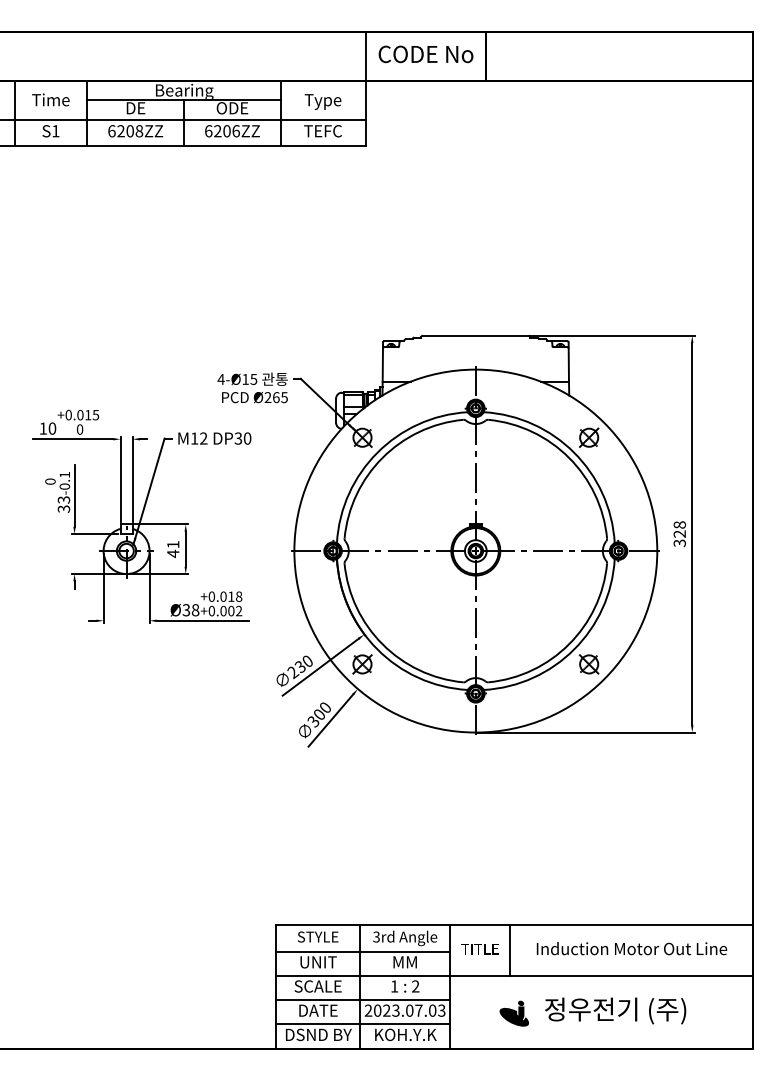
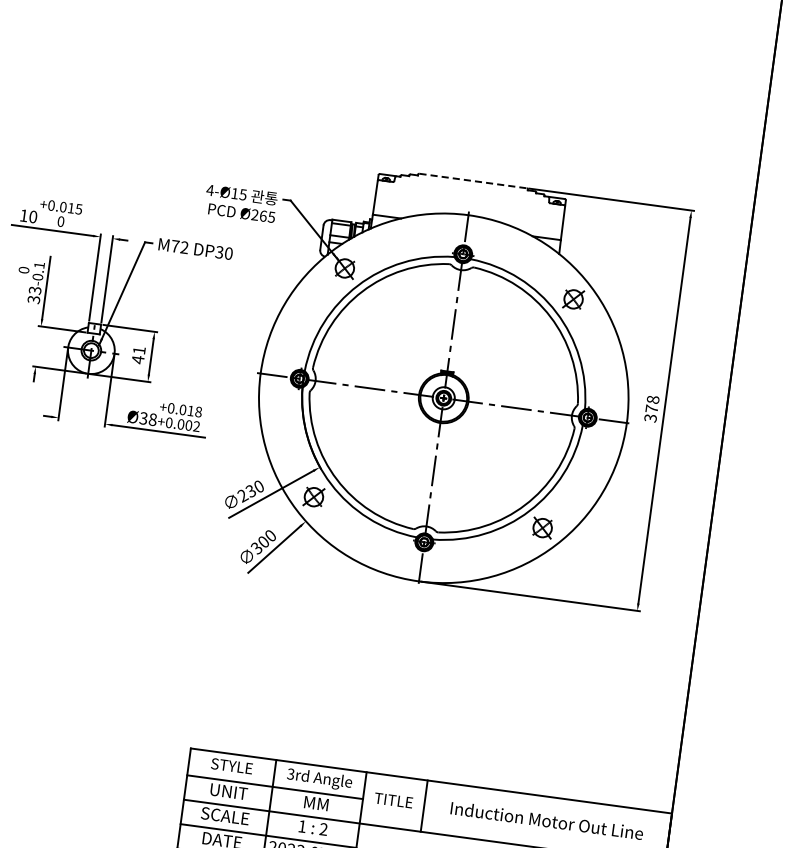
line: (476, 335) -> (473, 180), solid -> dashed
text: (194, 438) -> (175, 246), M12 -> M72
text: (679, 533) -> (651, 408), 328 -> 378

